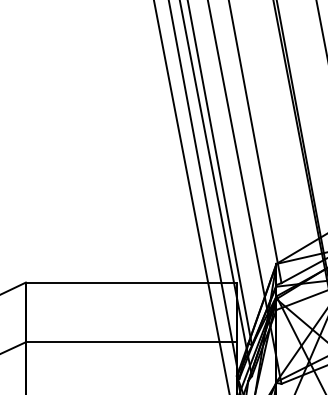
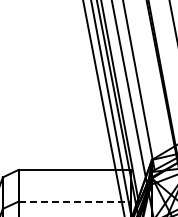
line: (132, 342) -> (75, 201), solid -> dashed

